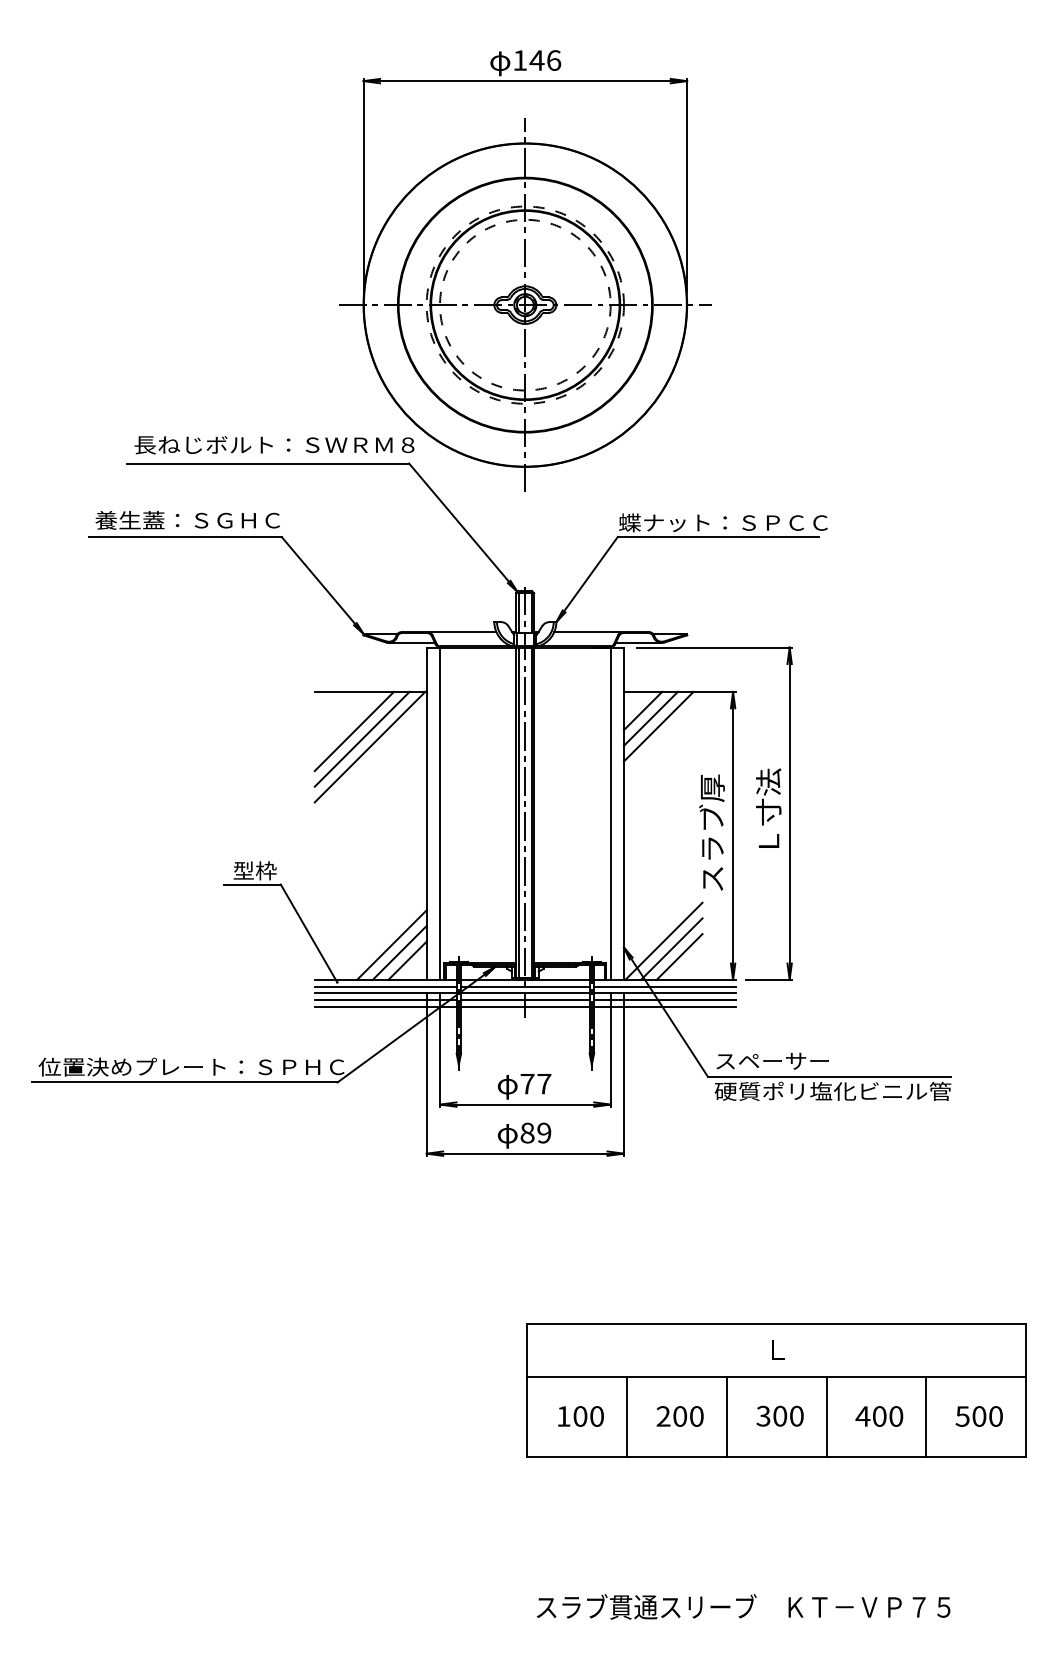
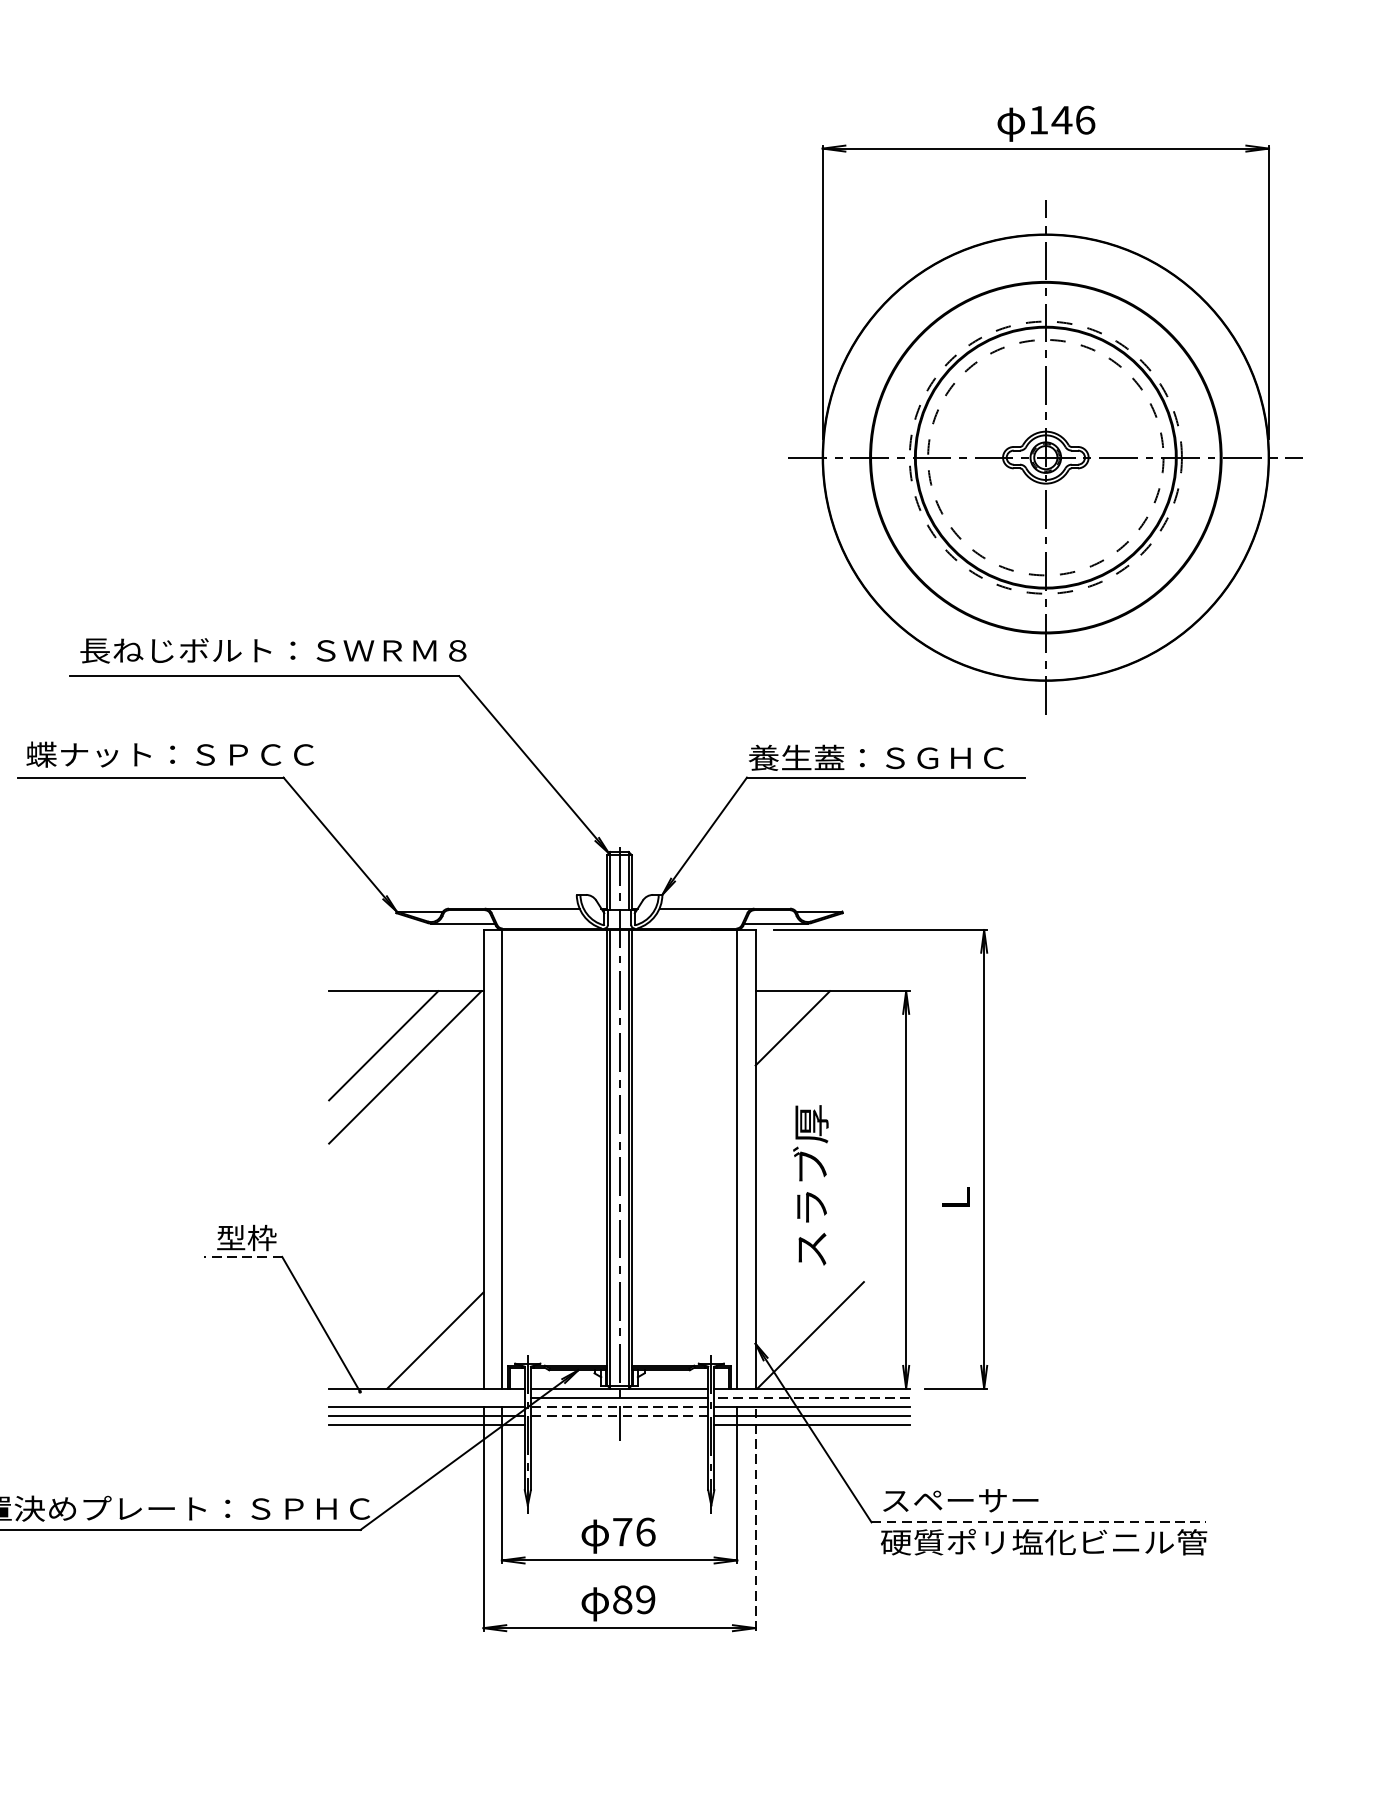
part: (525, 270) -> (1046, 409), moved
text: (199, 519) -> (170, 753), 養生蓋：ＳＧＨＣ -> 蝶ナット：ＳＰＣＣ
text: (723, 522) -> (892, 757), 蝶ナット：ＳＰＣＣ -> 養生蓋：ＳＧＨＣ
line: (642, 710) -> (781, 1016), removed
line: (658, 726) -> (803, 1038), removed
line: (361, 738) -> (393, 1055), removed
text: (768, 807) -> (954, 1150), Ｌ寸法 -> Ｌ
text: (711, 832) -> (810, 1185), moved
line: (252, 884) -> (243, 1256), solid -> dashed
line: (671, 949) -> (821, 1346), removed
line: (399, 952) -> (445, 1350), removed
line: (679, 957) -> (832, 1357), removed
line: (407, 960) -> (456, 1361), removed
line: (385, 986) -> (426, 1397), removed
line: (664, 986) -> (811, 1397), solid -> dashed
line: (524, 993) -> (618, 1407), solid -> dashed
line: (524, 999) -> (618, 1415), solid -> dashed
line: (525, 1006) -> (619, 1425), removed
line: (623, 1073) -> (754, 1517), solid -> dashed
line: (829, 1076) -> (1039, 1521), solid -> dashed
text: (544, 1083) -> (645, 1531), 77 -> 76

